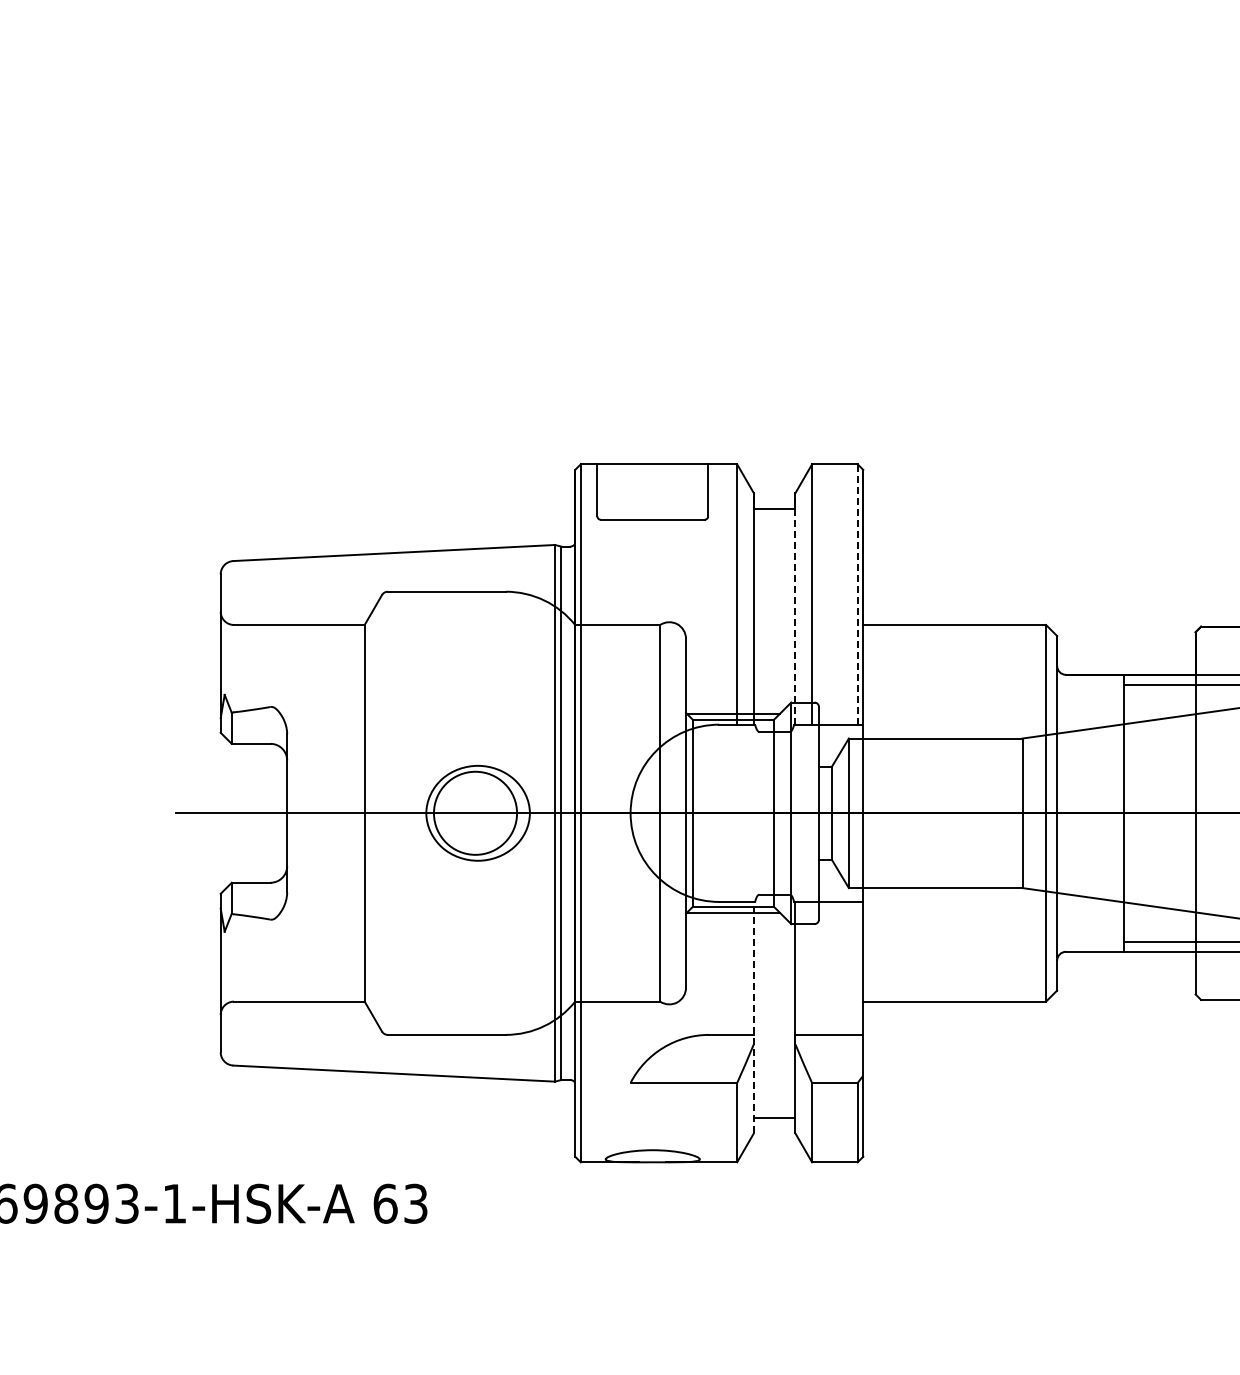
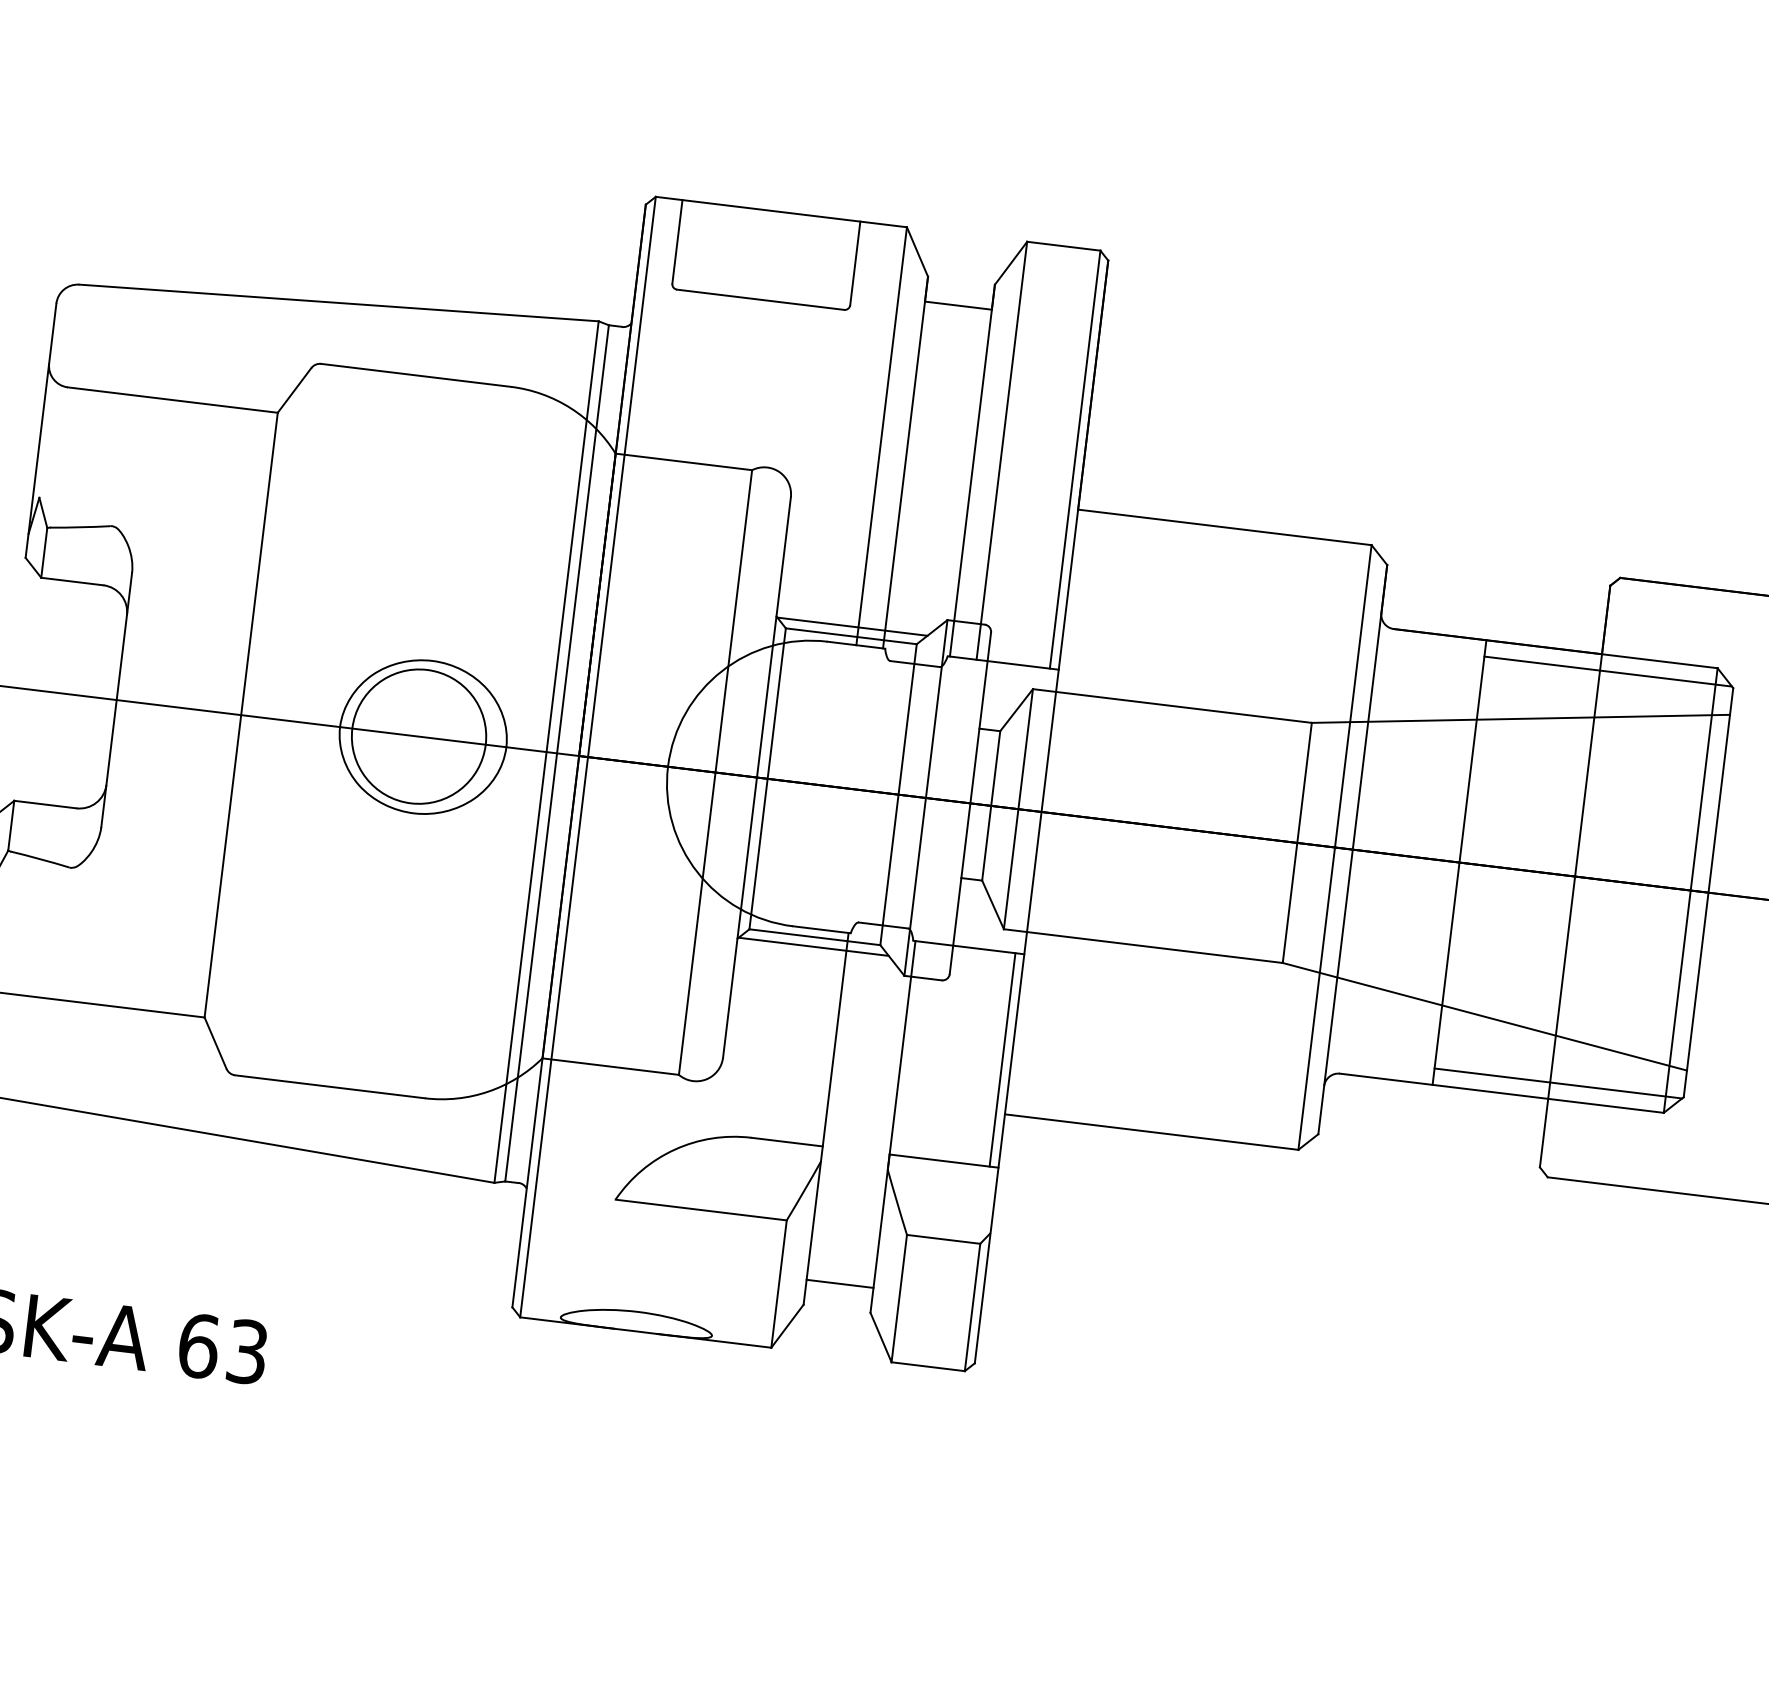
line: (857, 594) -> (1074, 459), dashed -> solid
line: (795, 608) -> (972, 470), dashed -> solid
line: (857, 967) -> (1002, 1058), added
line: (753, 1017) -> (825, 1118), dashed -> solid

